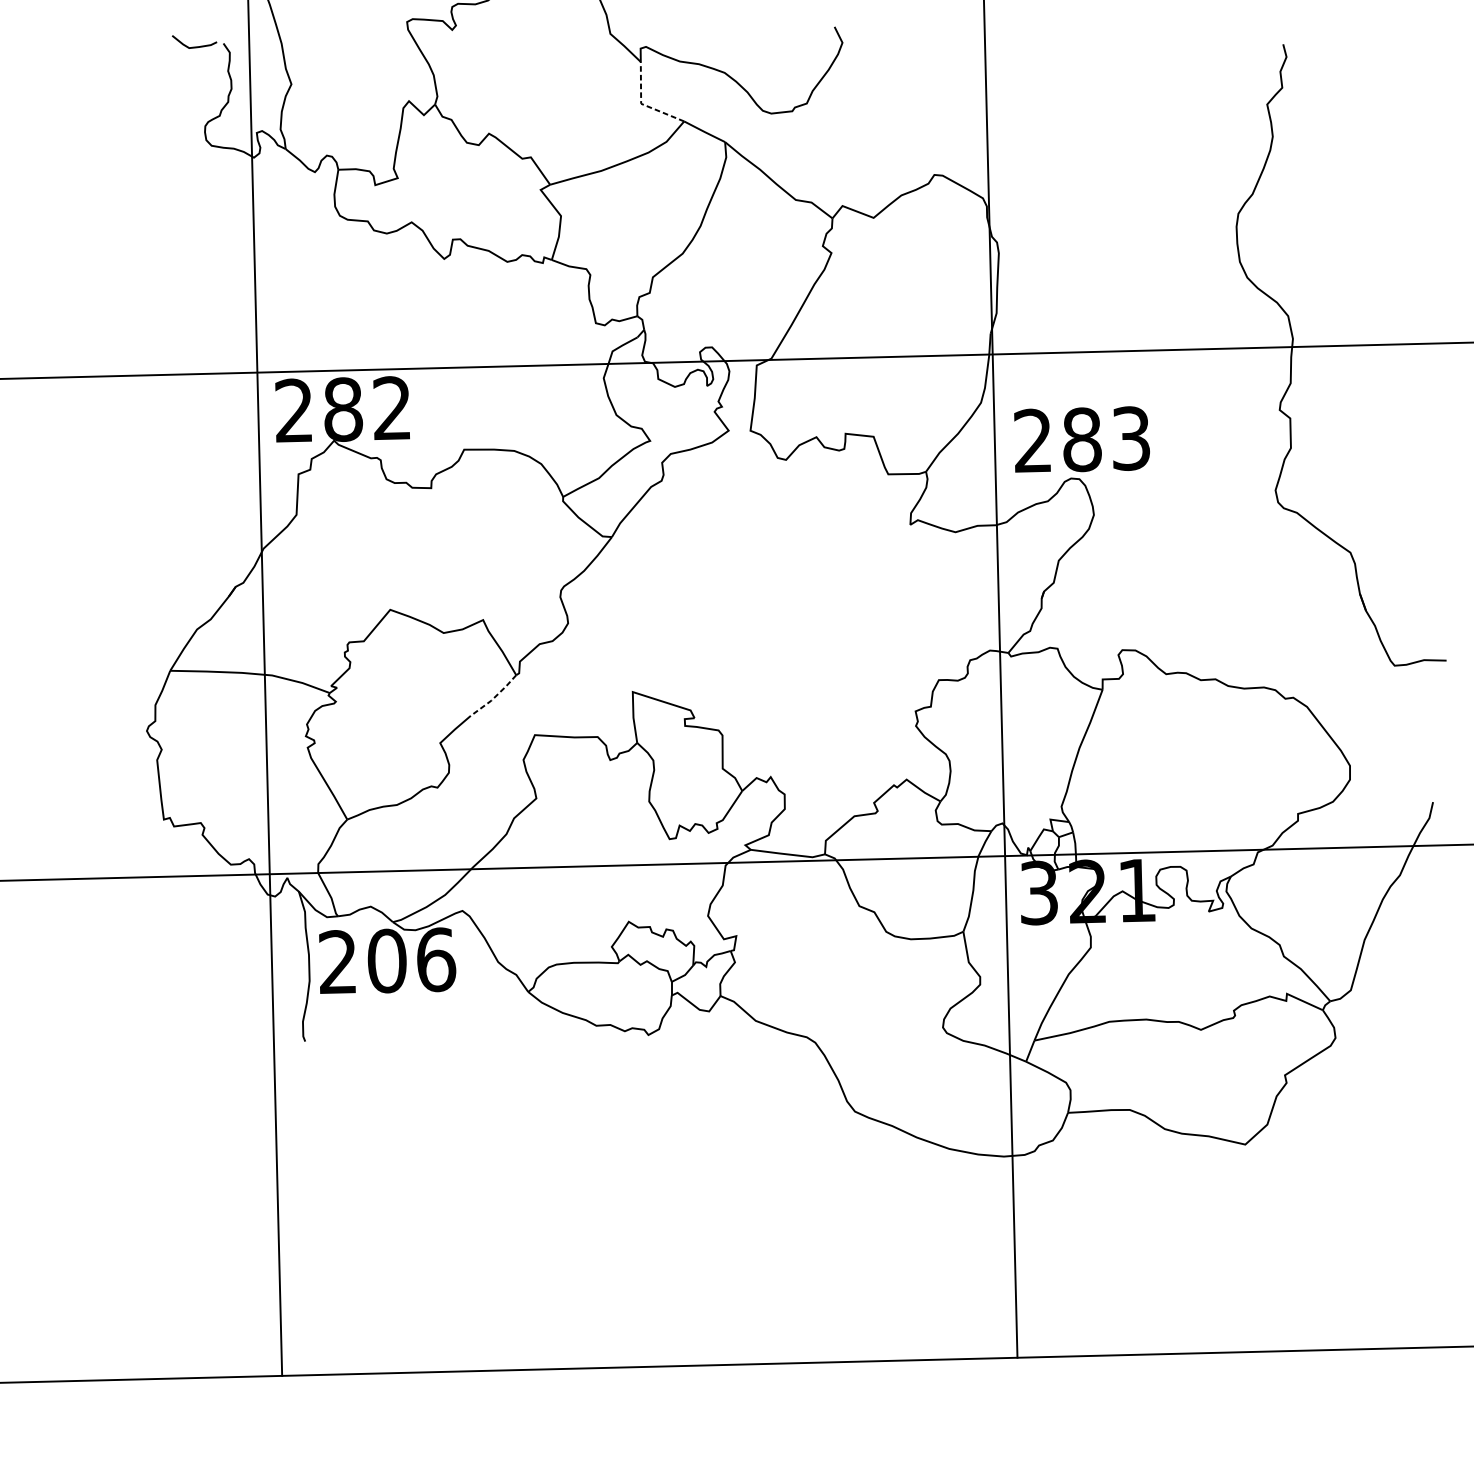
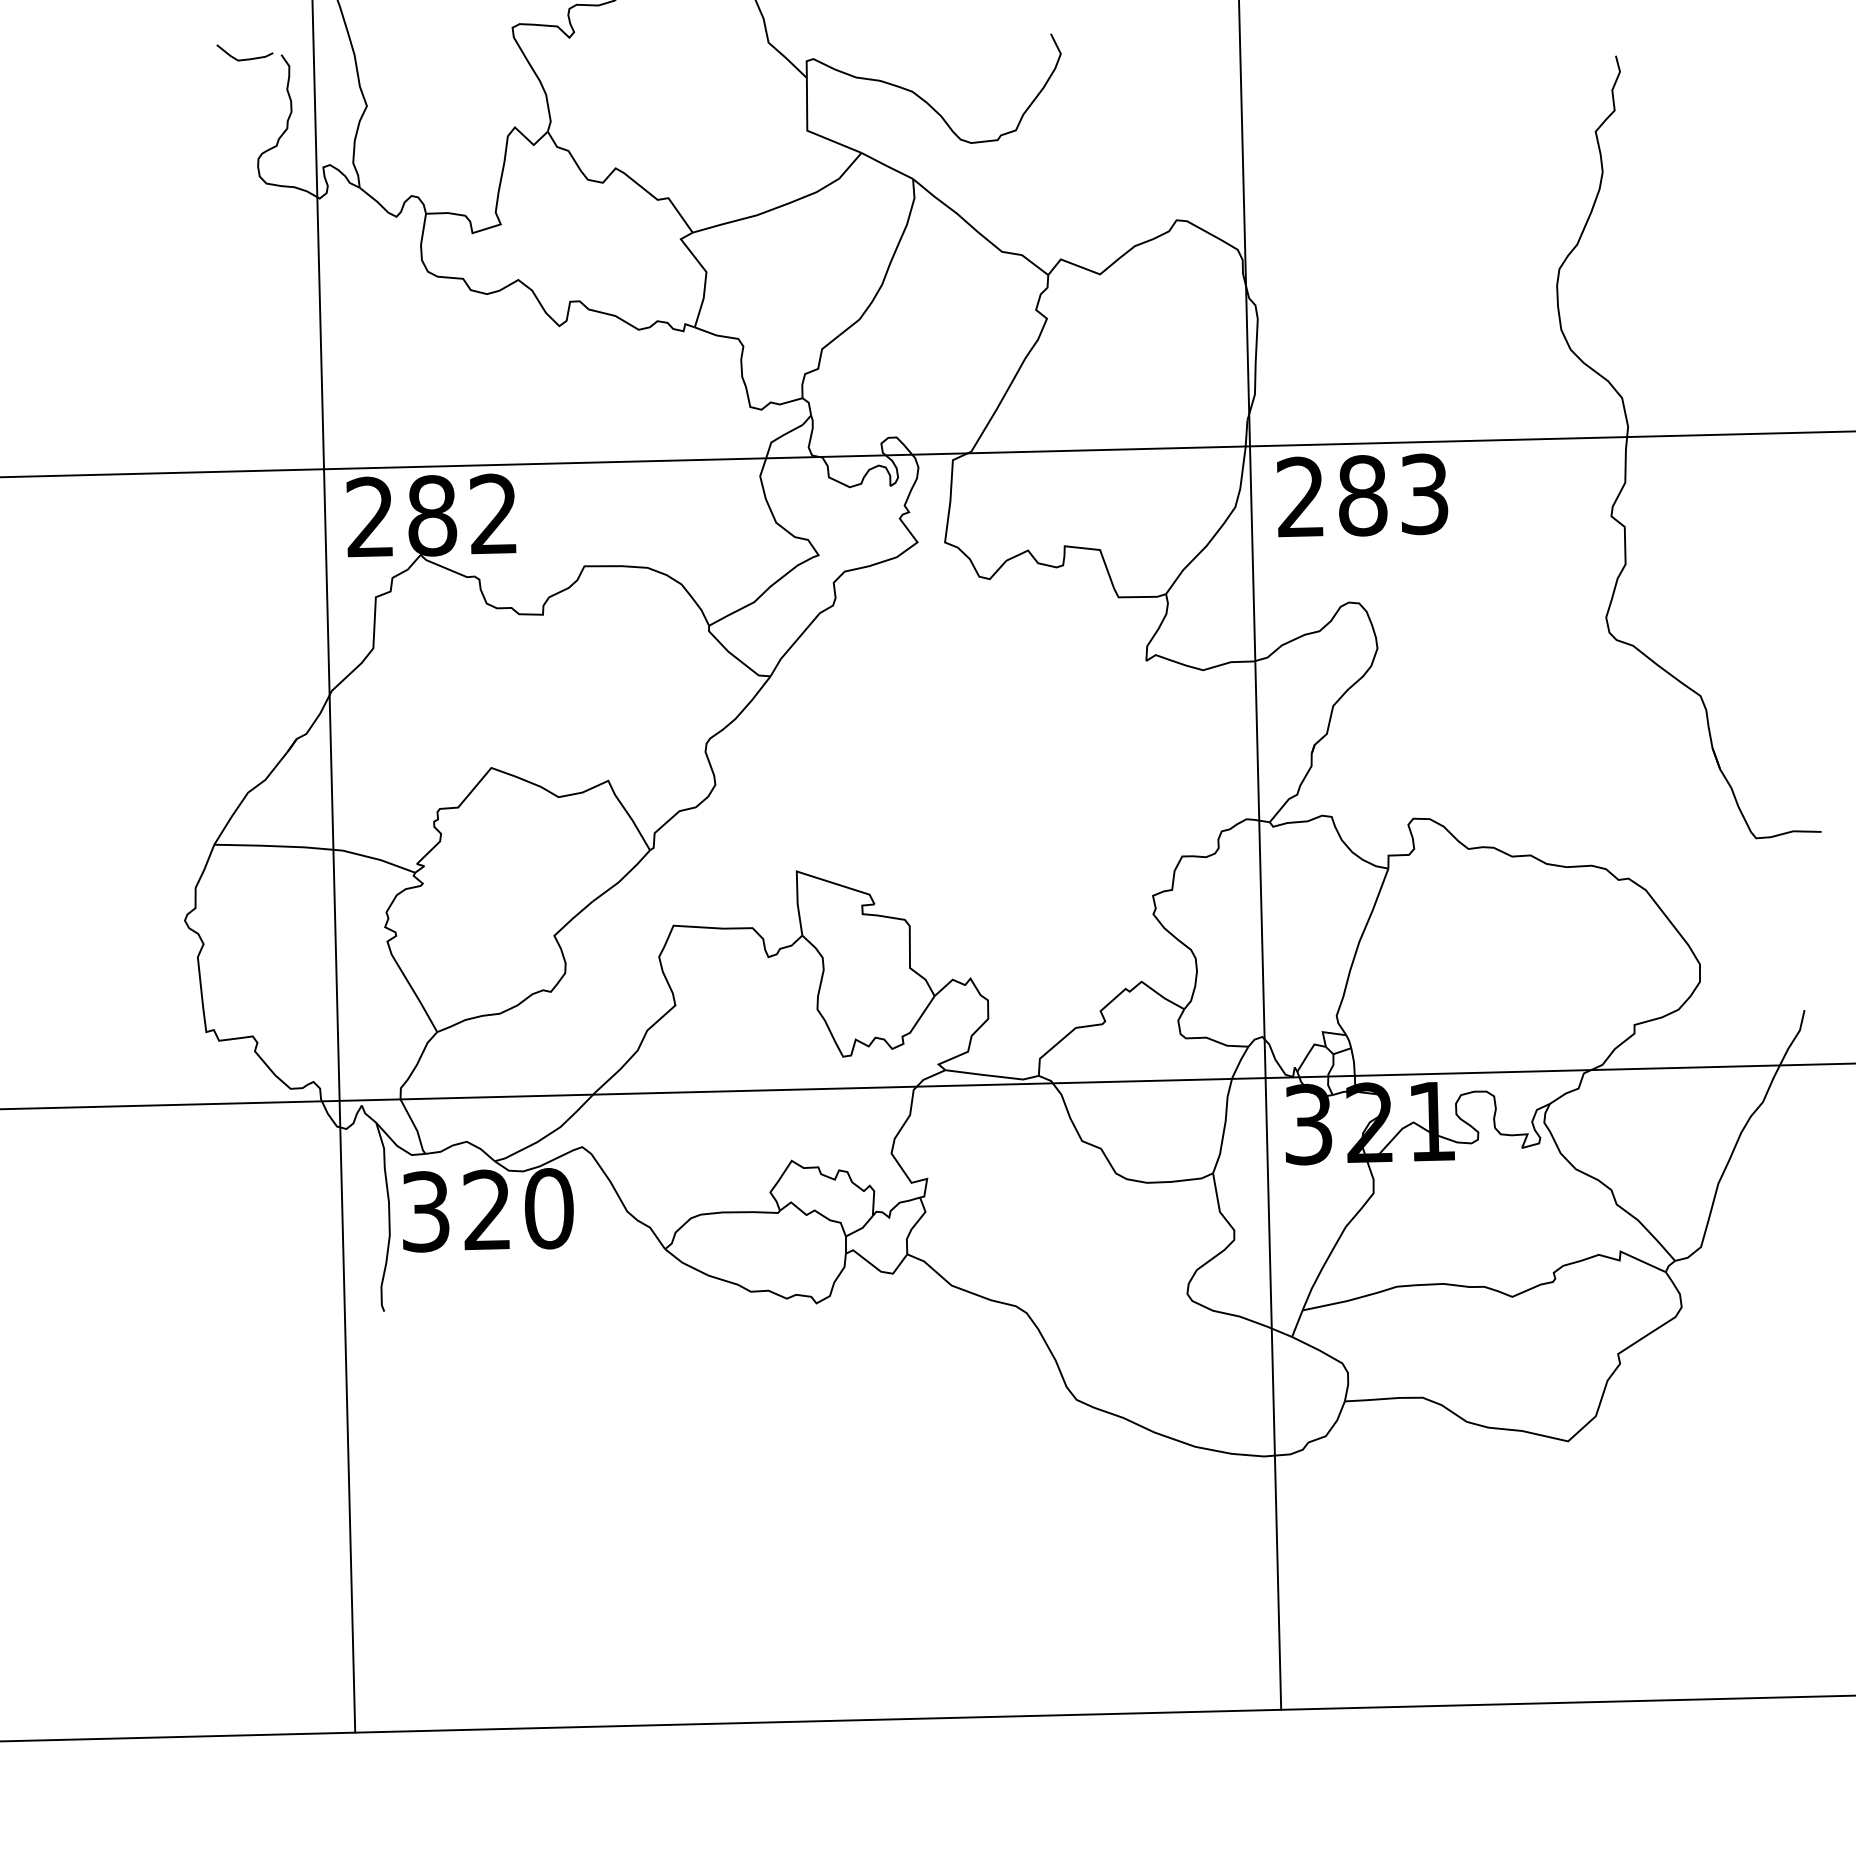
line: (642, 104) -> (809, 131), dashed -> solid
text: (1082, 439) -> (1362, 495), moved
line: (494, 697) -> (622, 878), dashed -> solid
text: (387, 960) -> (487, 1209), 206 -> 320

